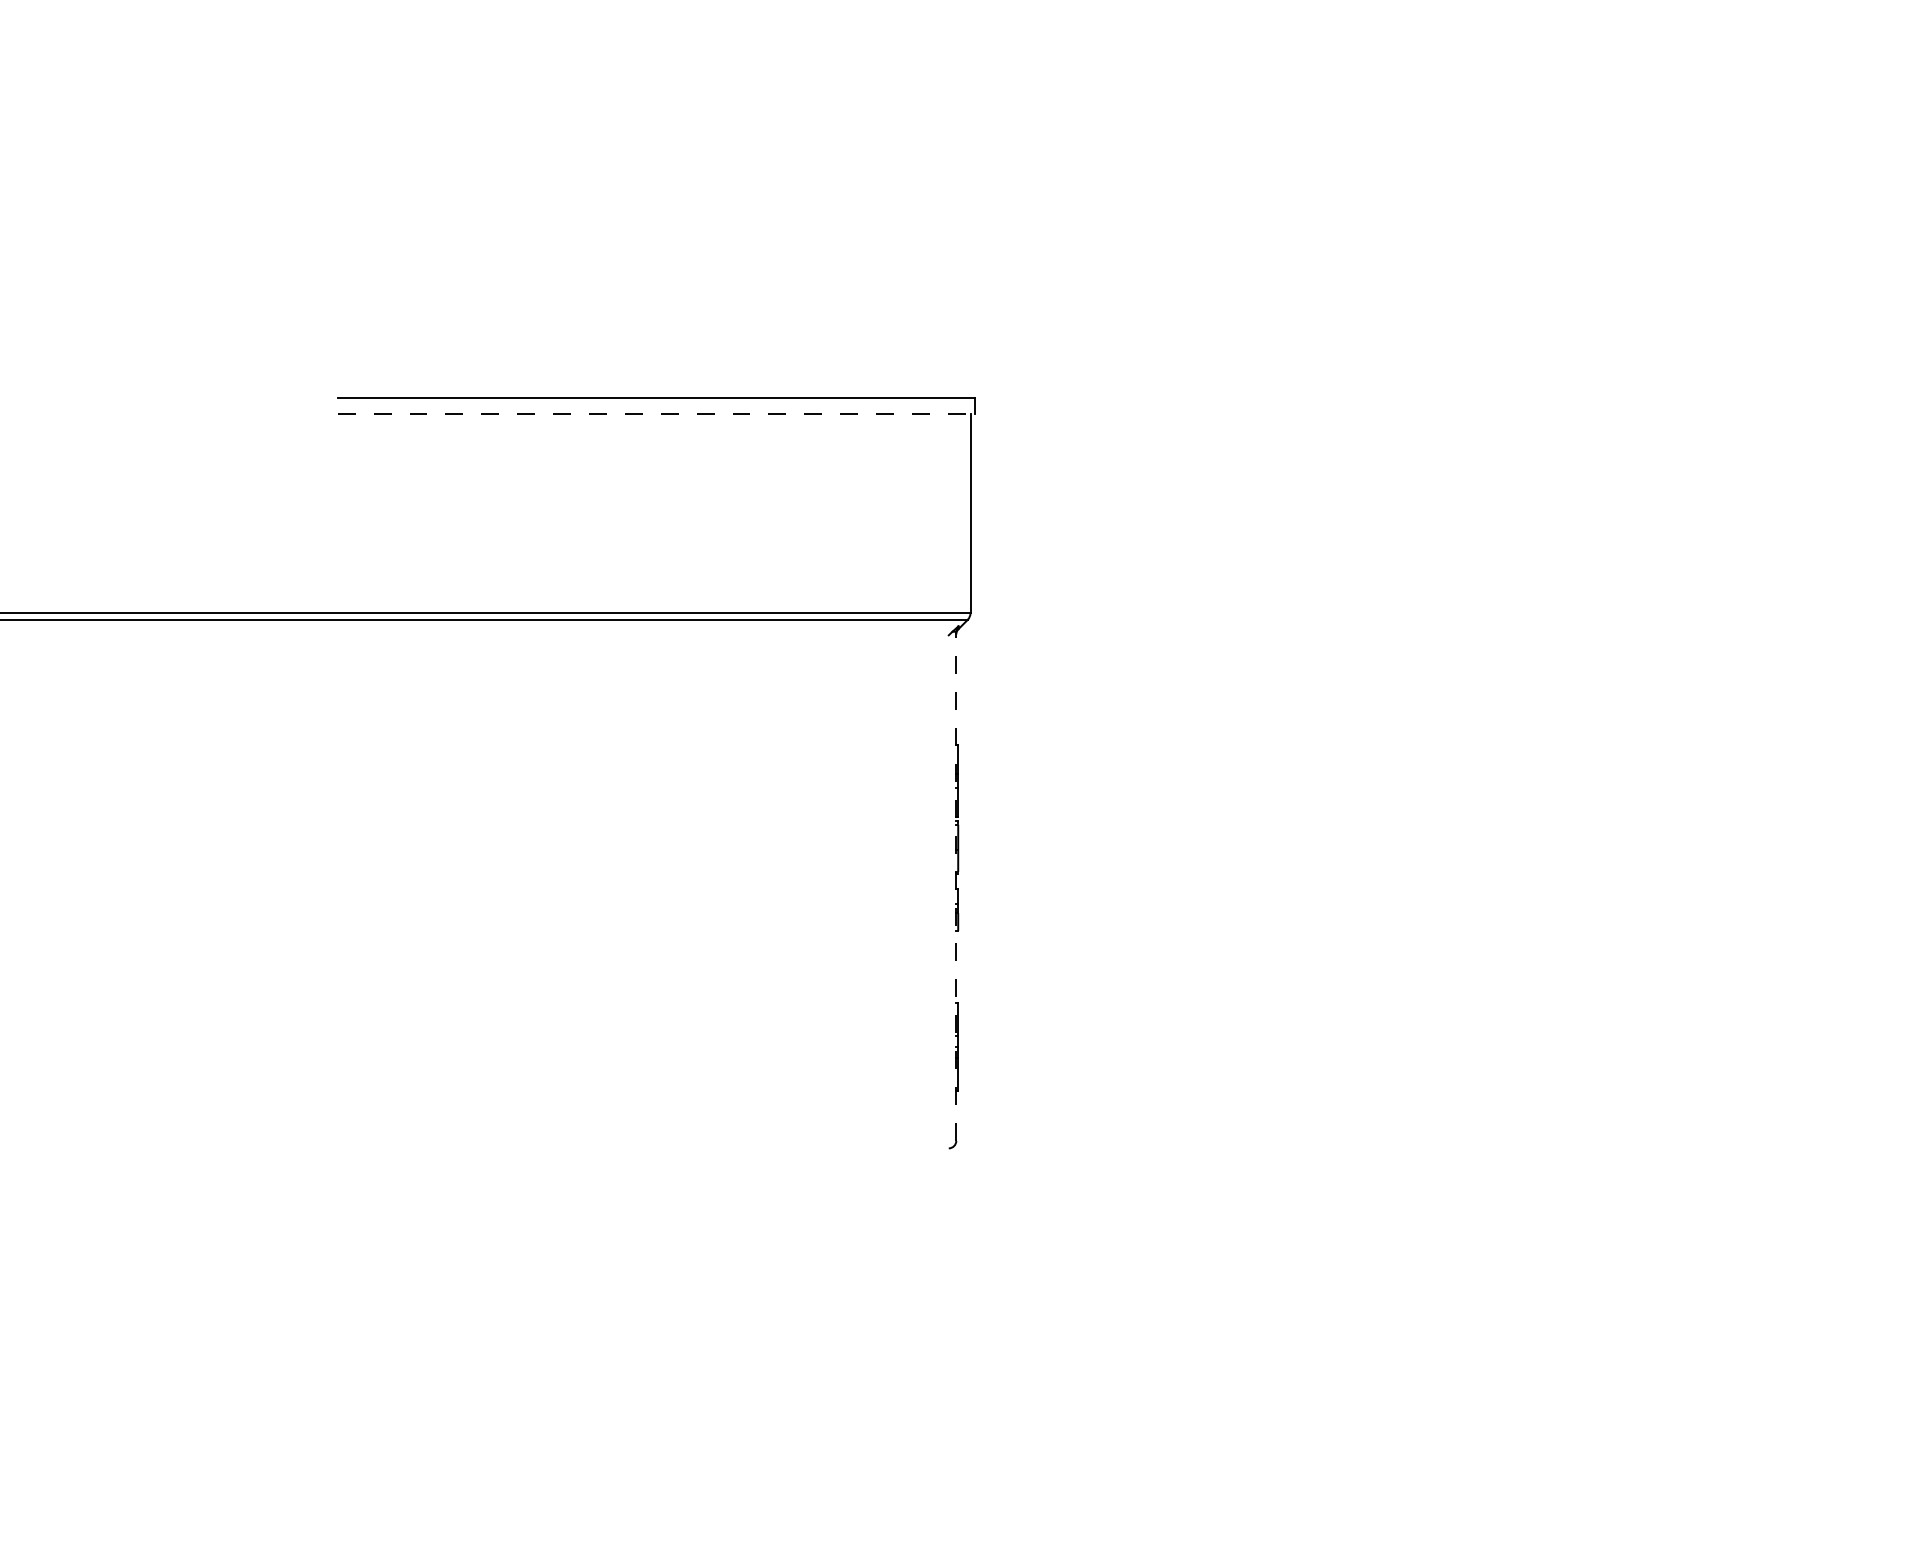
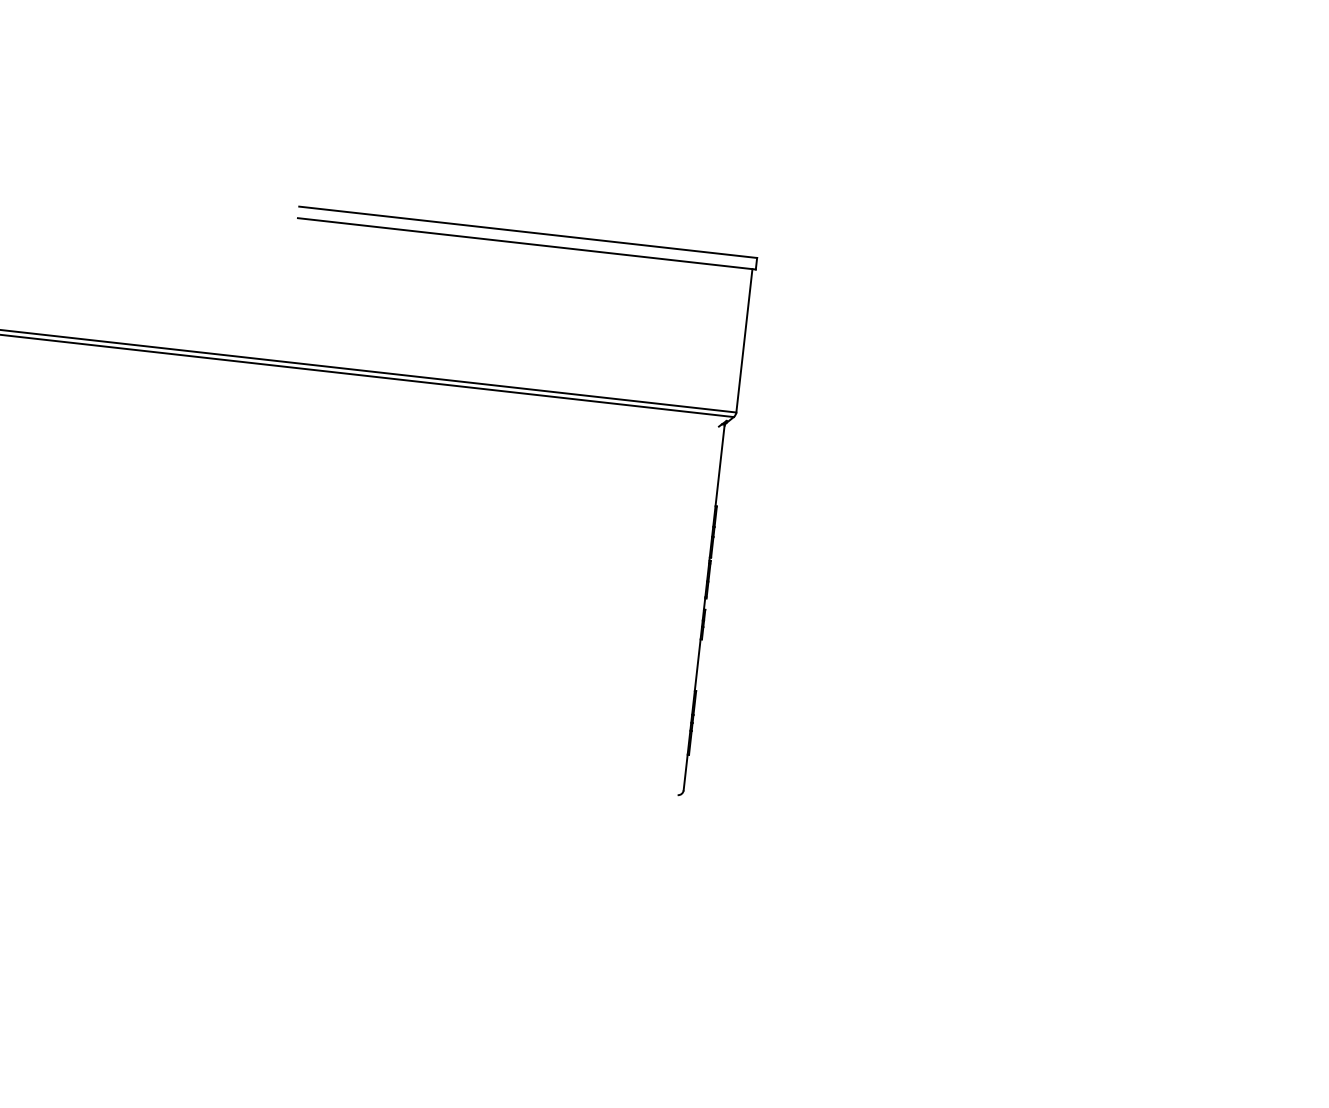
line: (656, 413) -> (526, 243), dashed -> solid
line: (956, 886) -> (704, 607), dashed -> solid

